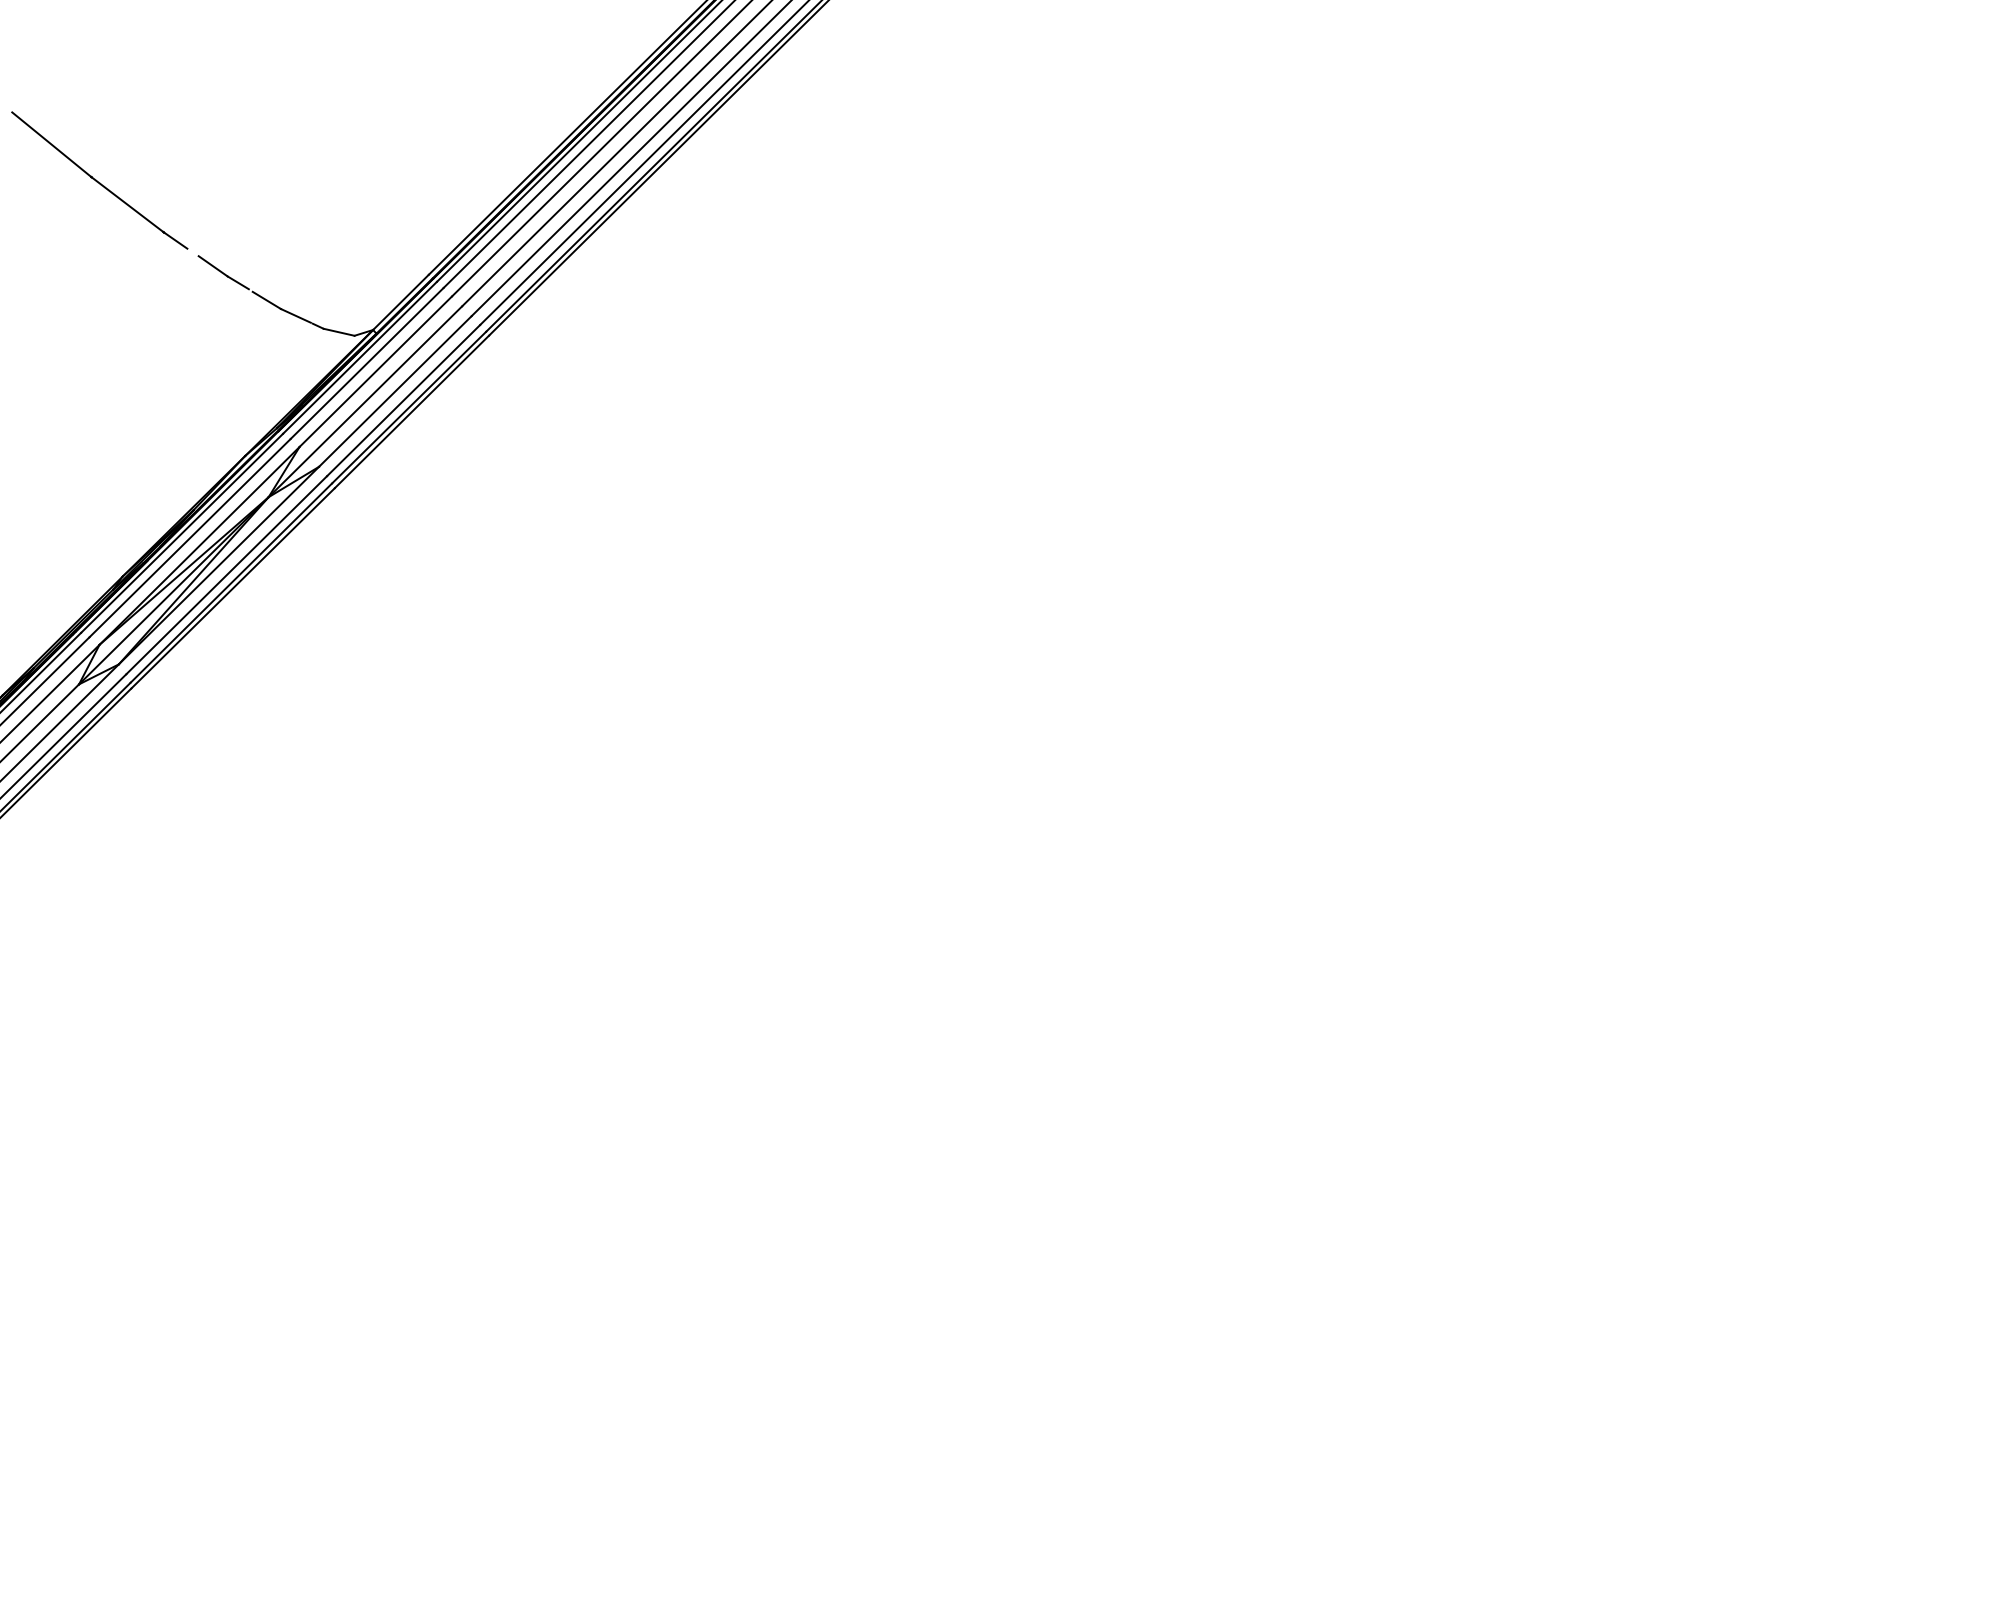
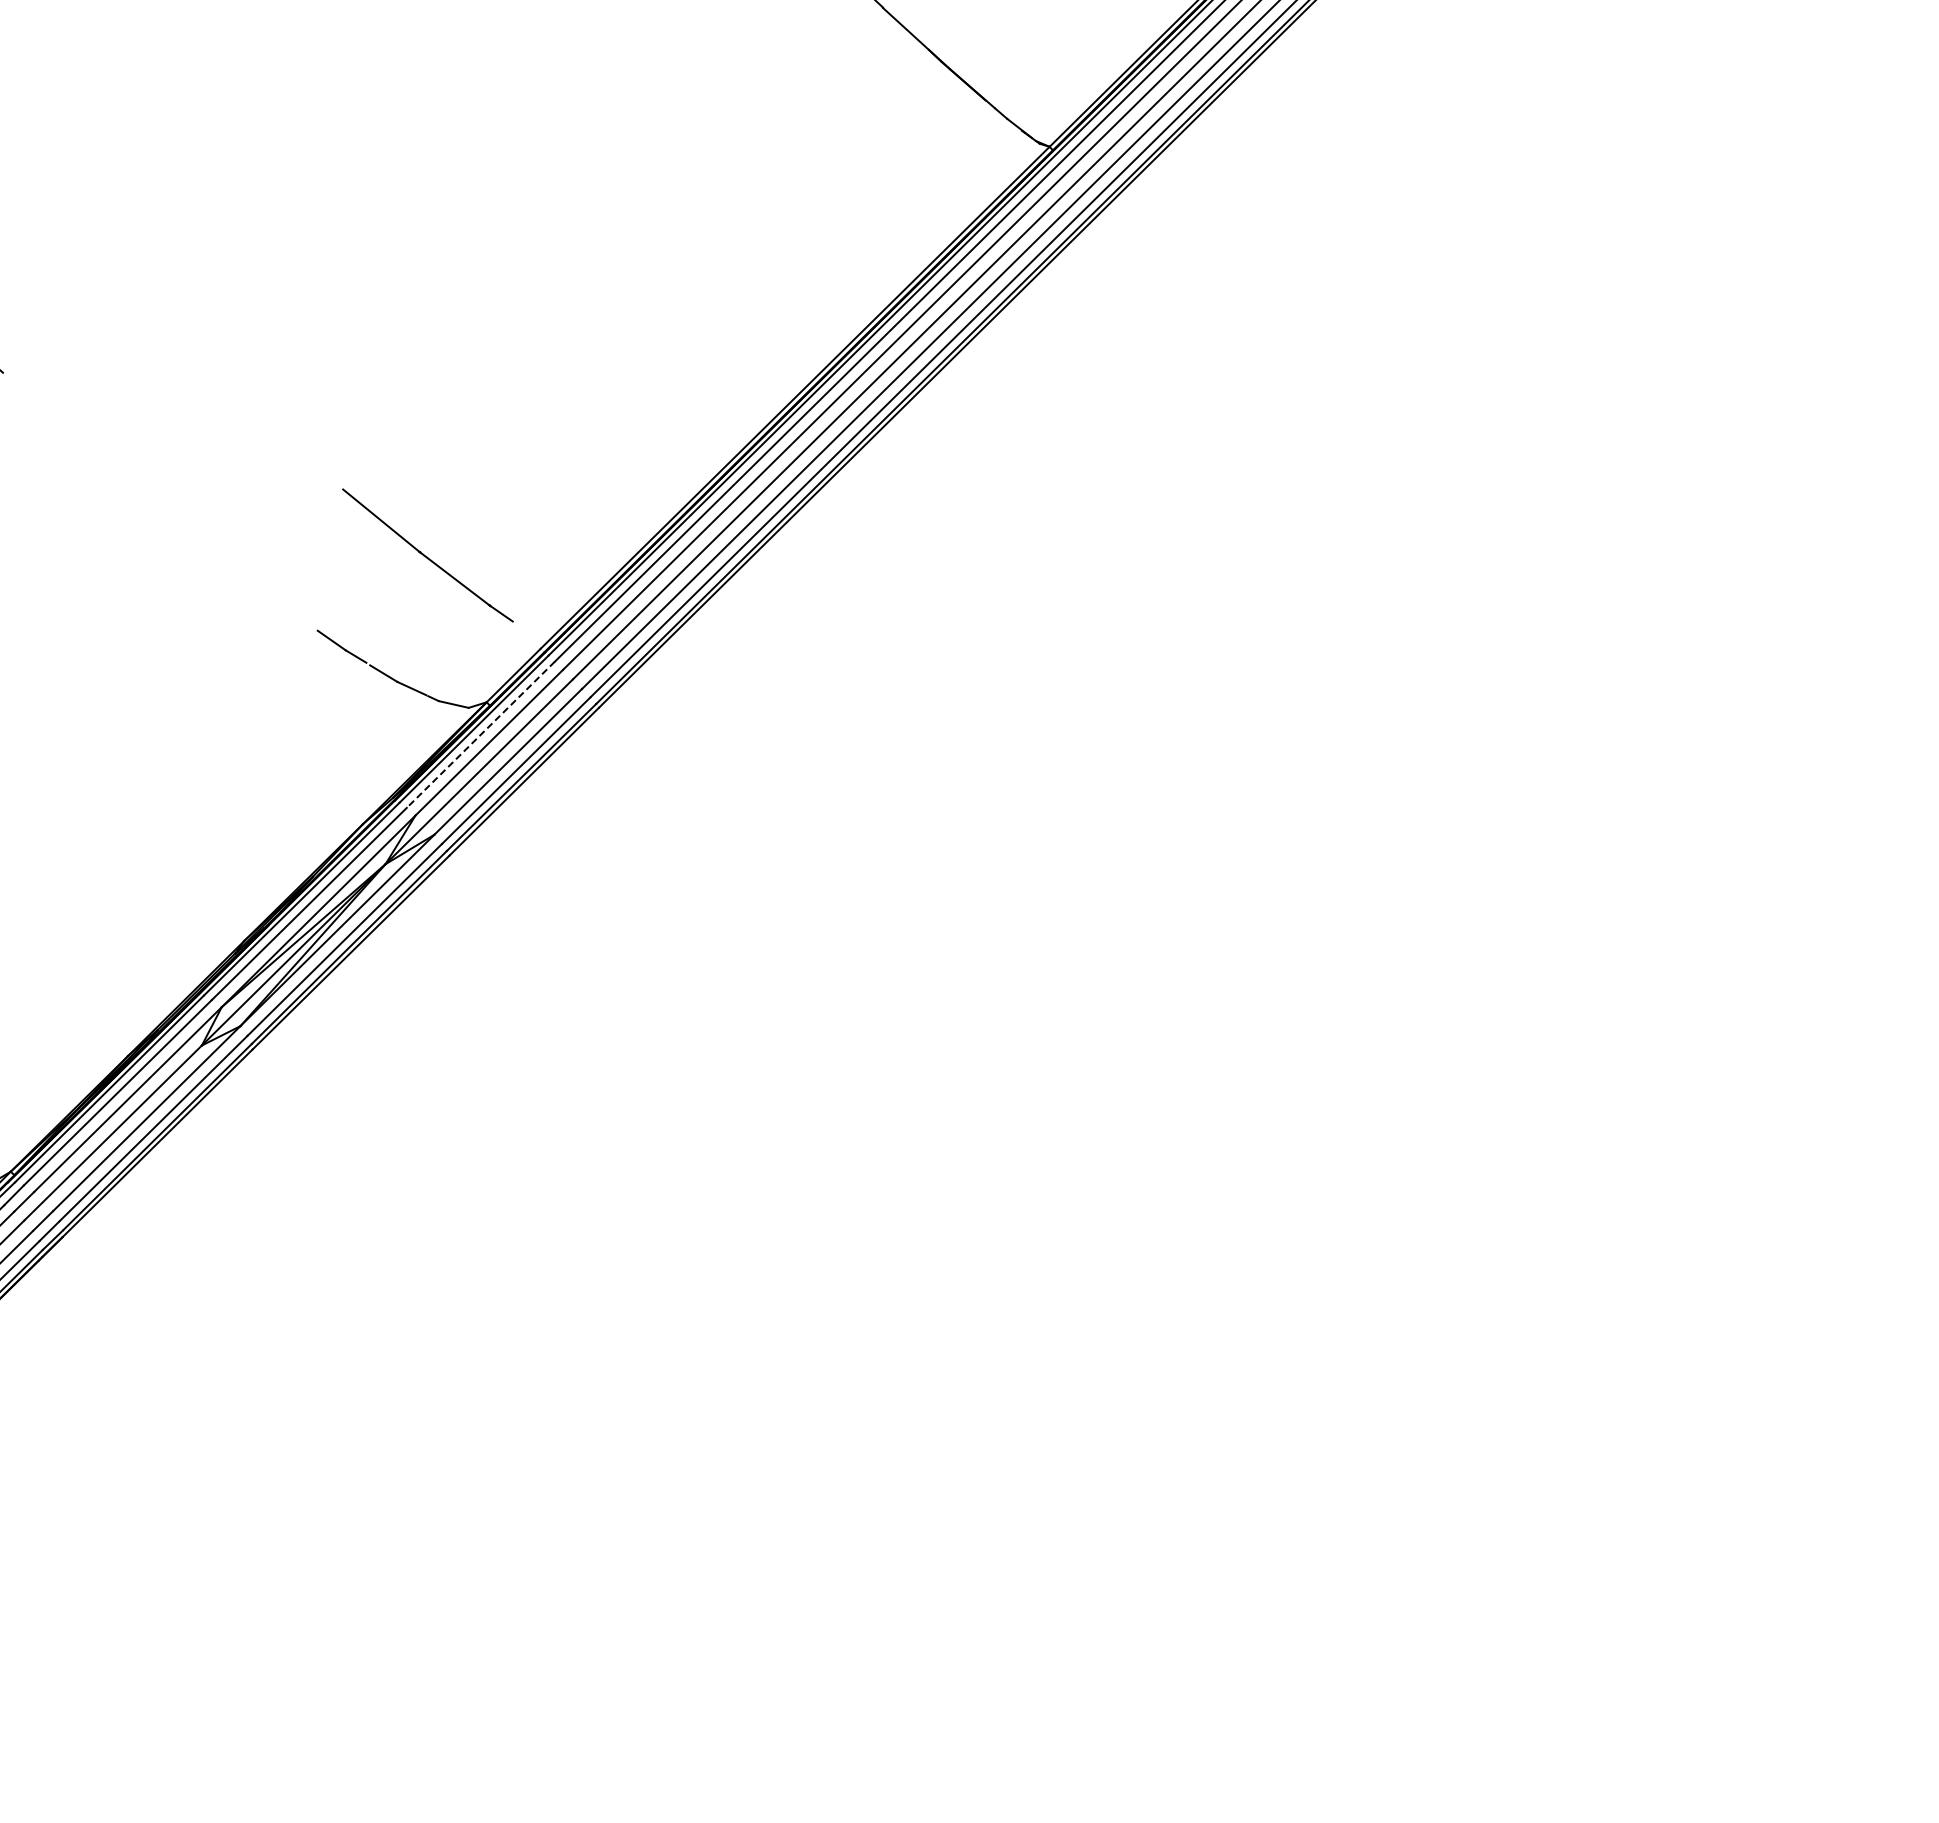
part: (99, 180) -> (427, 555), moved
line: (366, 364) -> (480, 735), solid -> dashed

